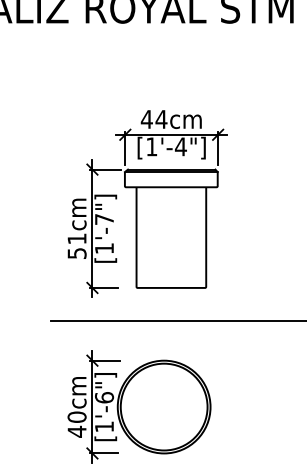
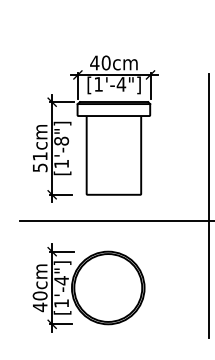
text: (161, 118) -> (106, 62), 44cm -> 40cm
text: (104, 219) -> (61, 141), [1'-7"] -> [1'-8"]
line: (293, 301) -> (209, 205), added
text: (104, 397) -> (61, 280), [1'-6"] -> [1'-4"]

